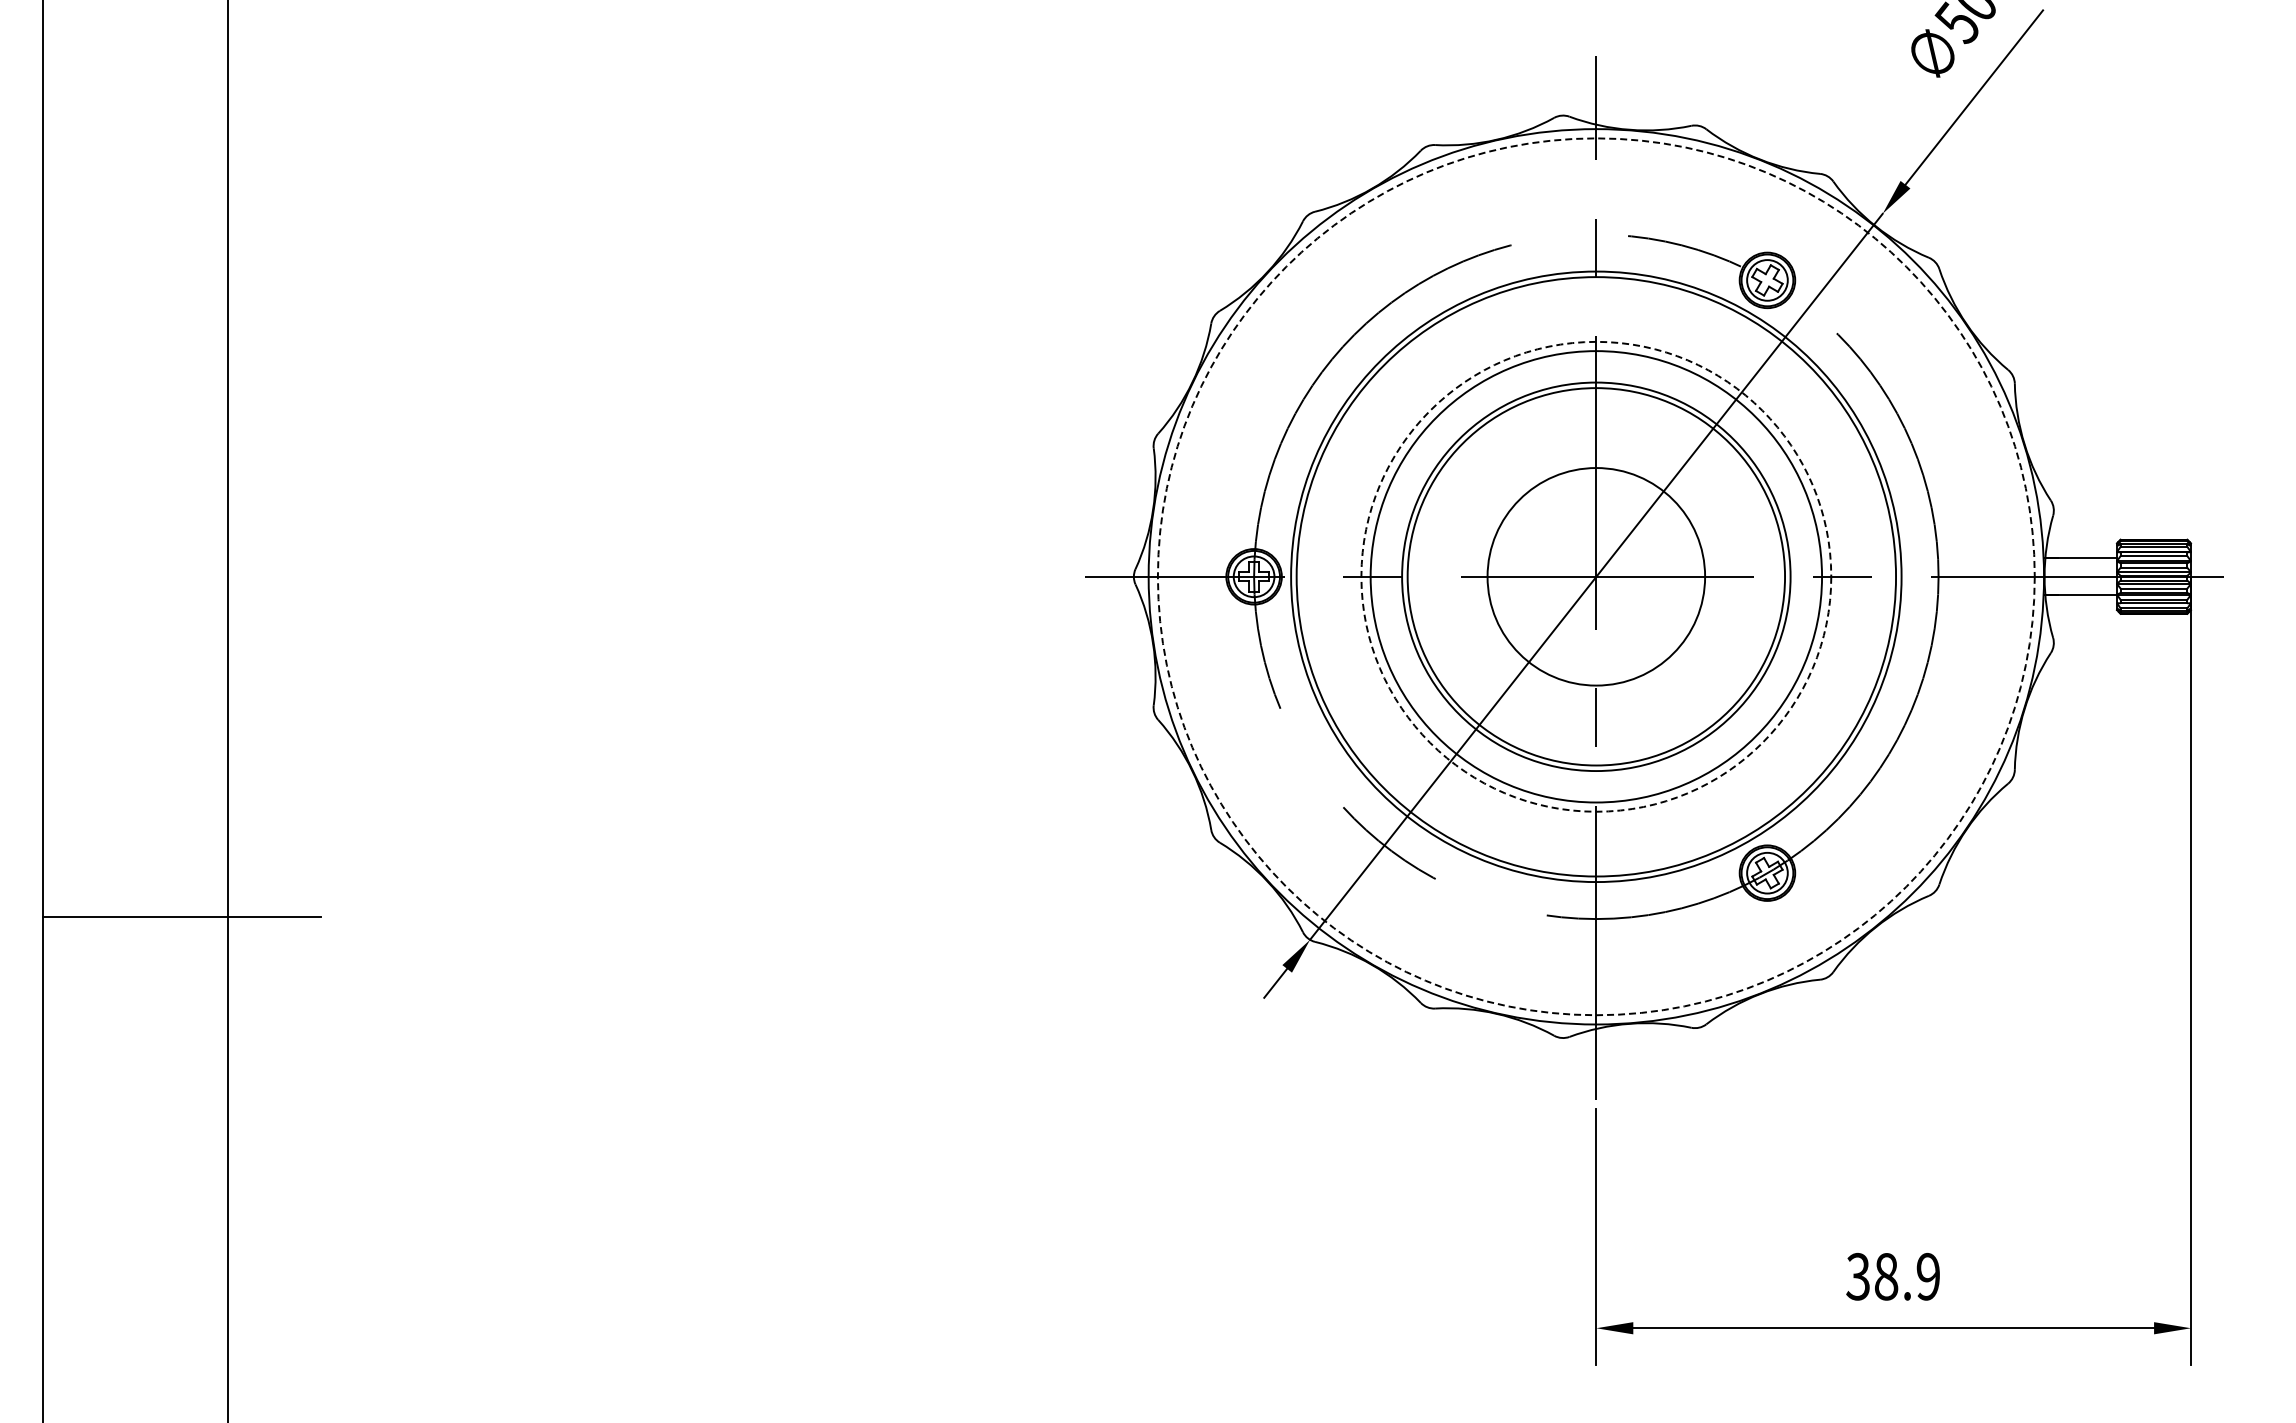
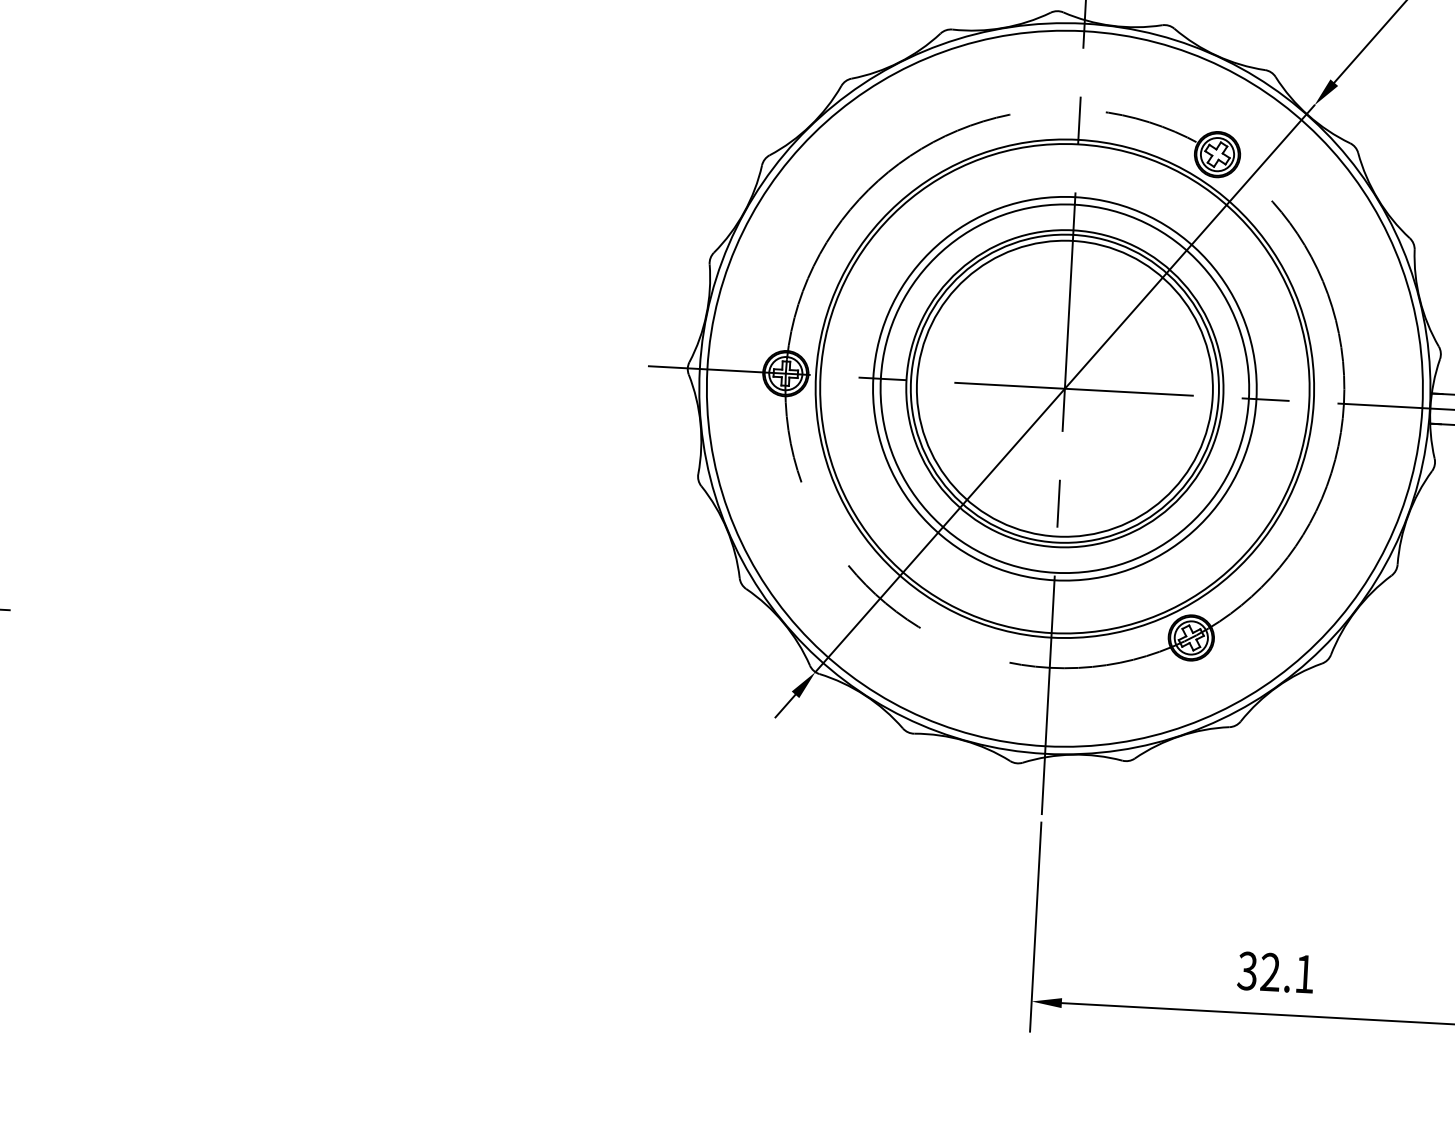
circle: (1595, 576) -> (1064, 388), dashed -> solid
circle: (1596, 576) -> (1065, 388), dashed -> solid
circle: (1596, 576) -> (1065, 388), size x1.67
text: (1906, 1276) -> (1286, 972), 38.9 -> 32.1

